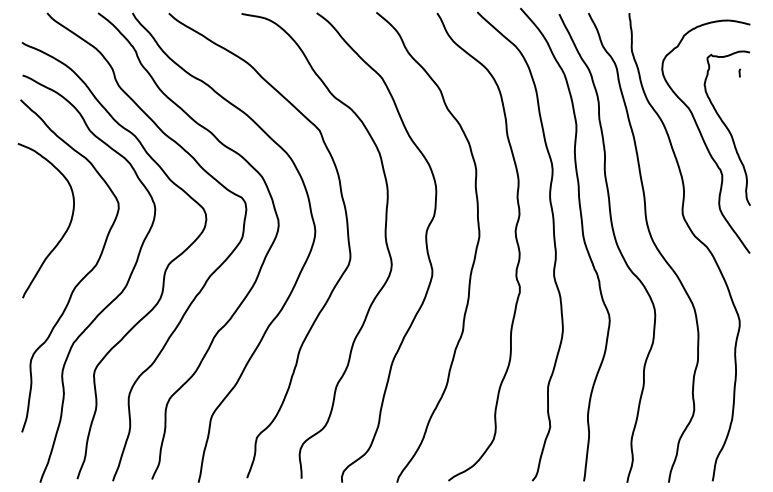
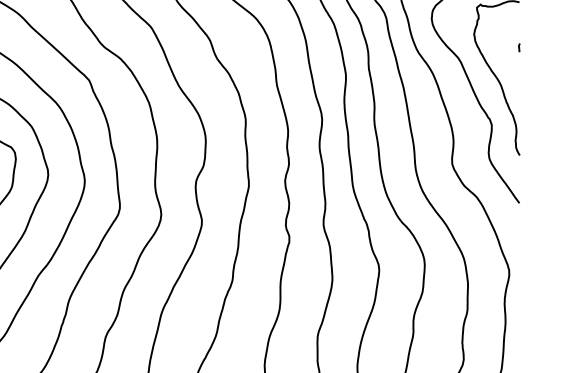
line: (739, 72) -> (519, 47), moved

